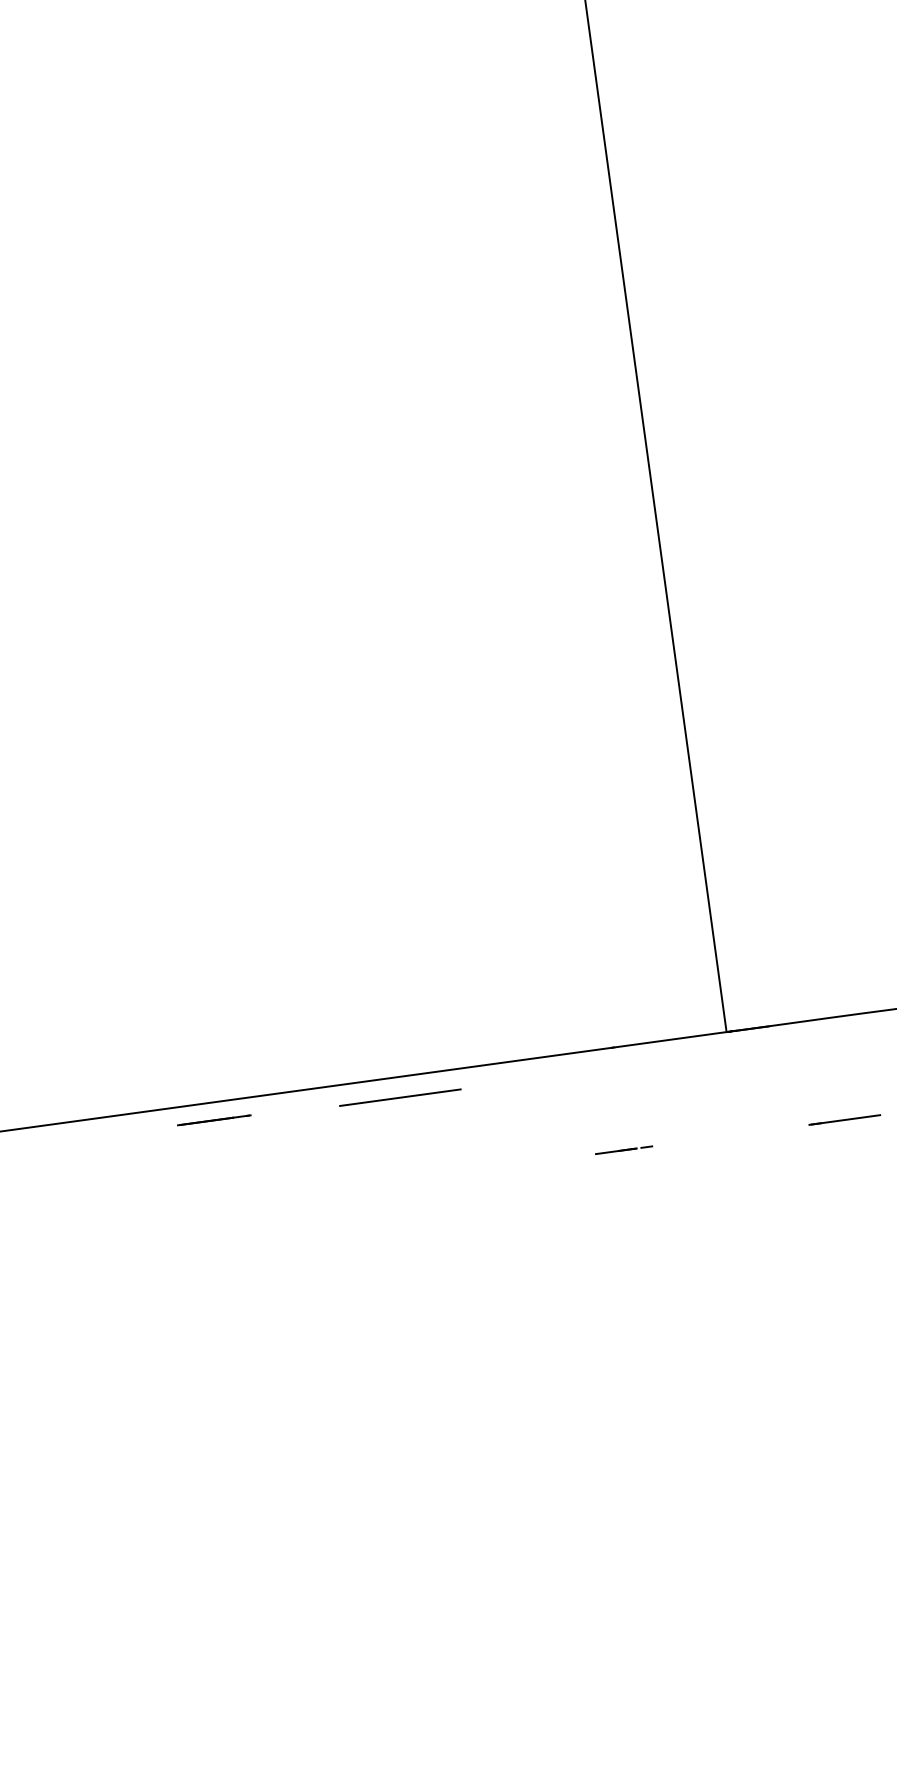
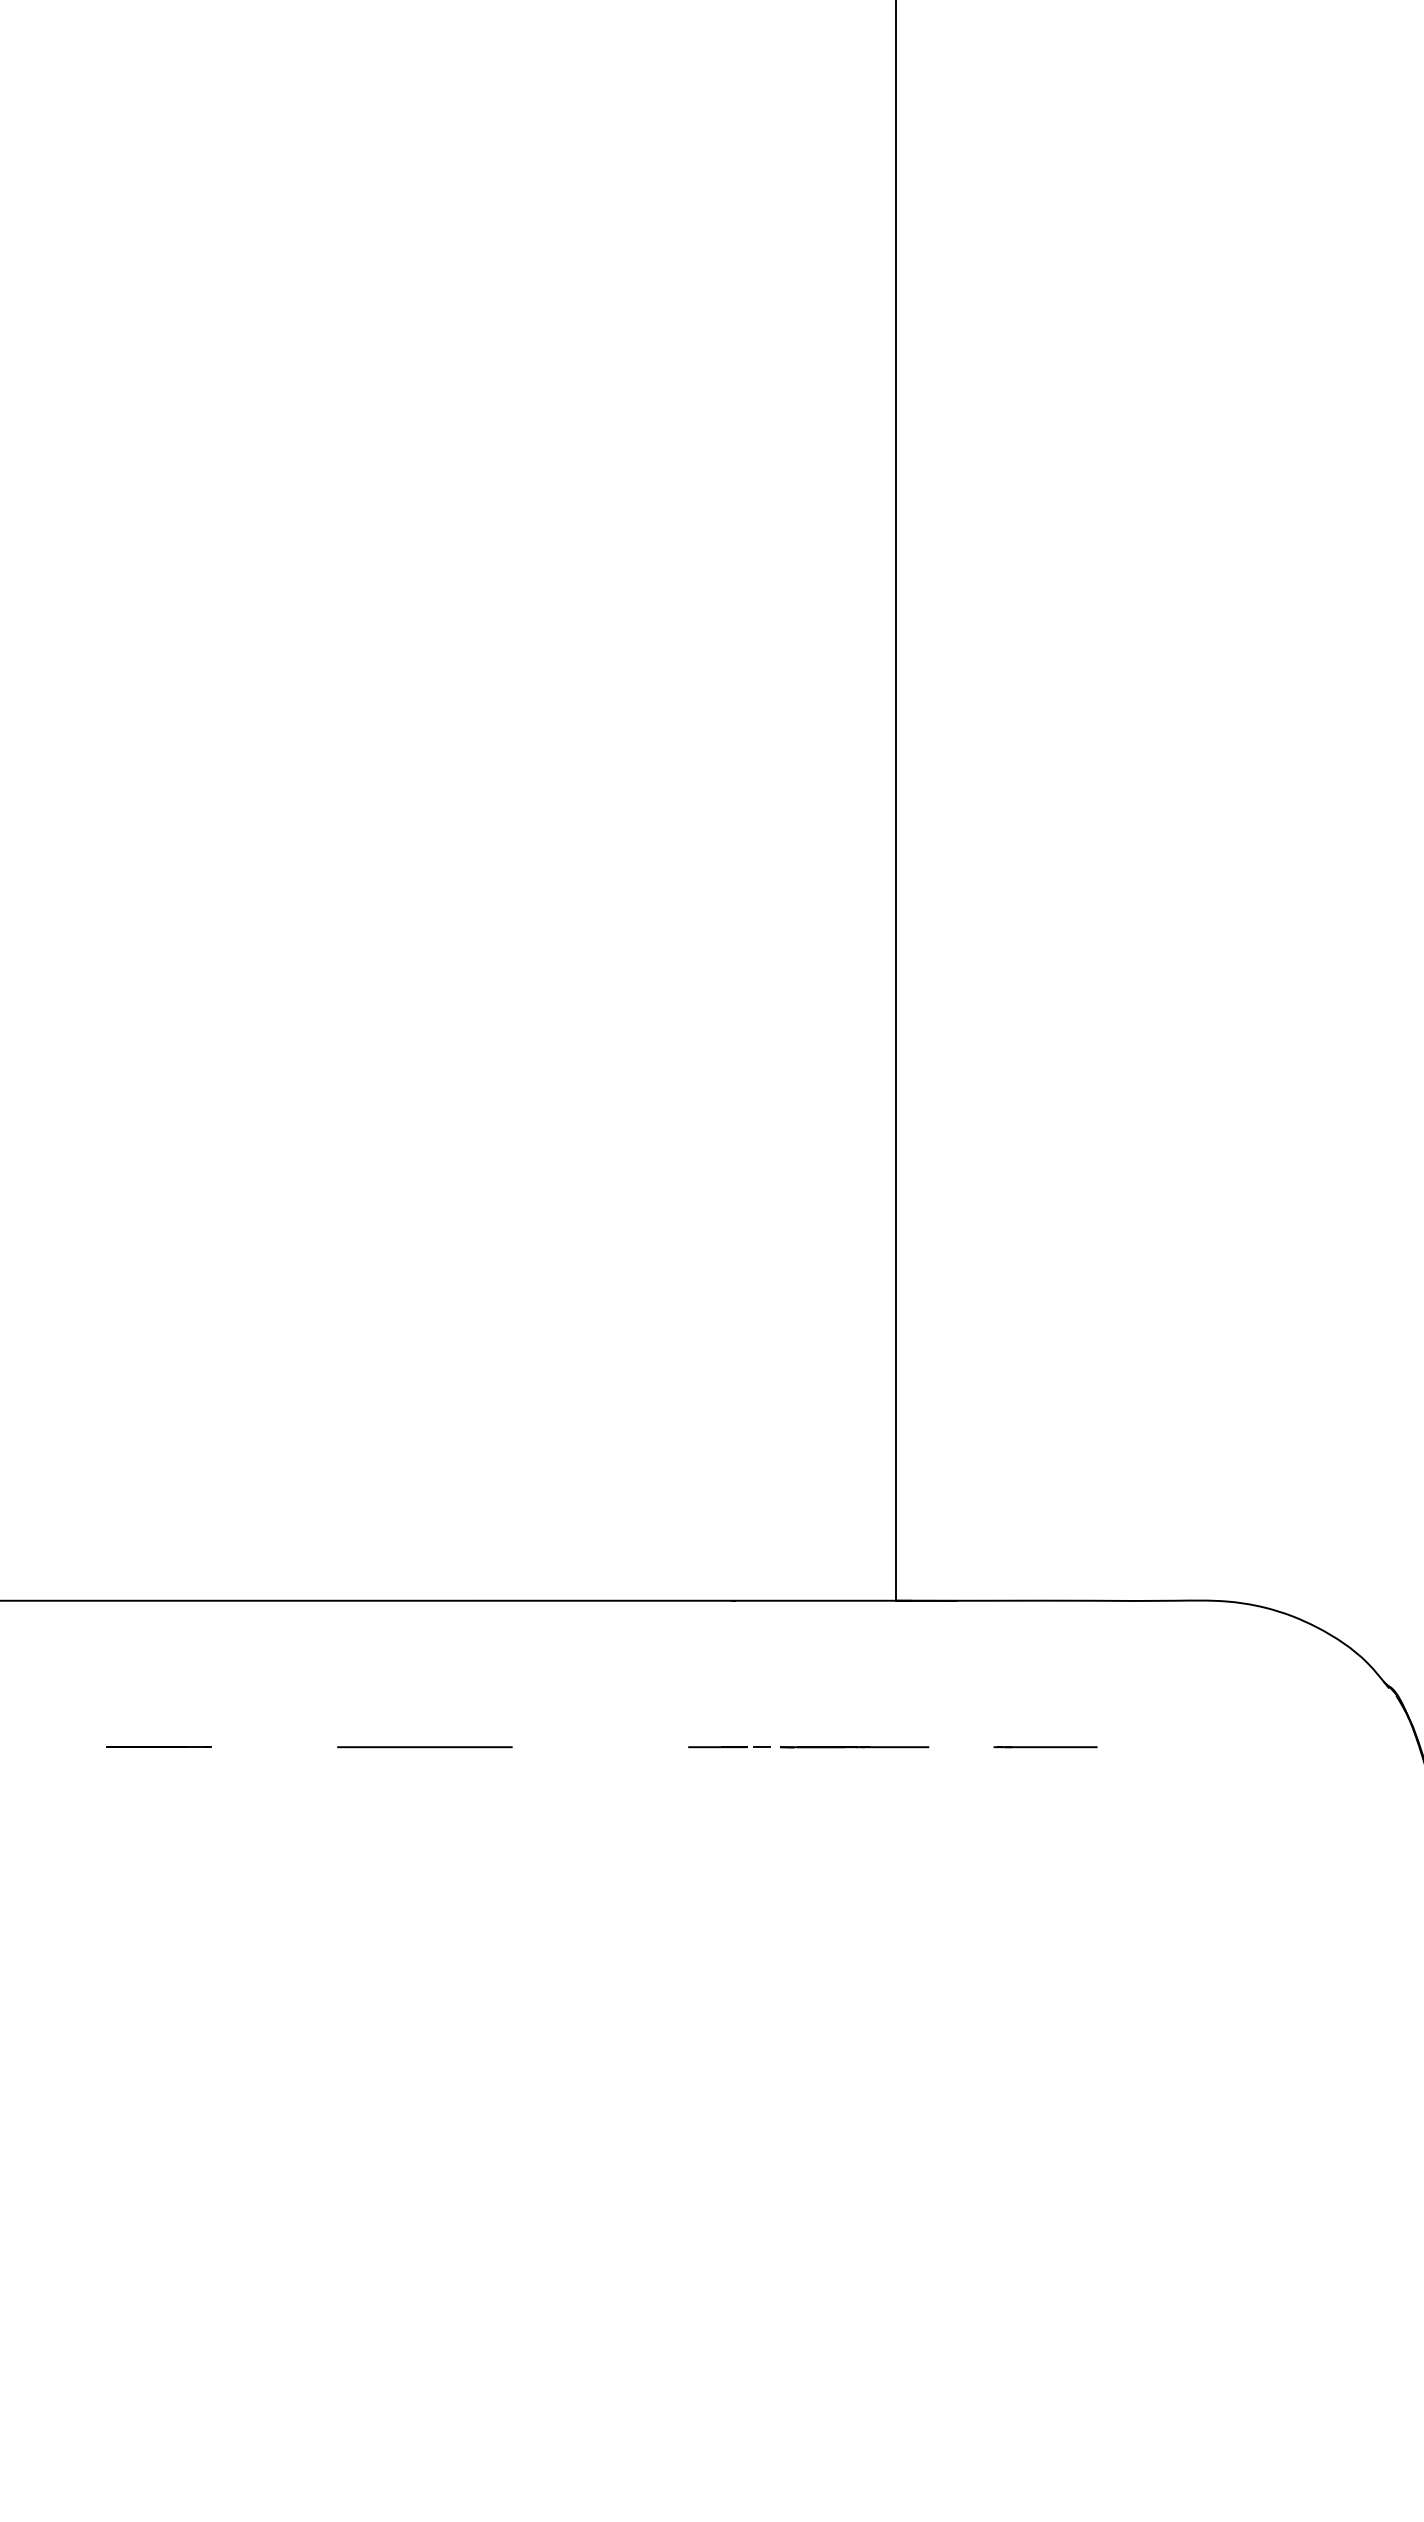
line: (400, 1097) -> (424, 1747), moved
line: (213, 1119) -> (158, 1746), moved
line: (711, 1138) -> (854, 1747), added

